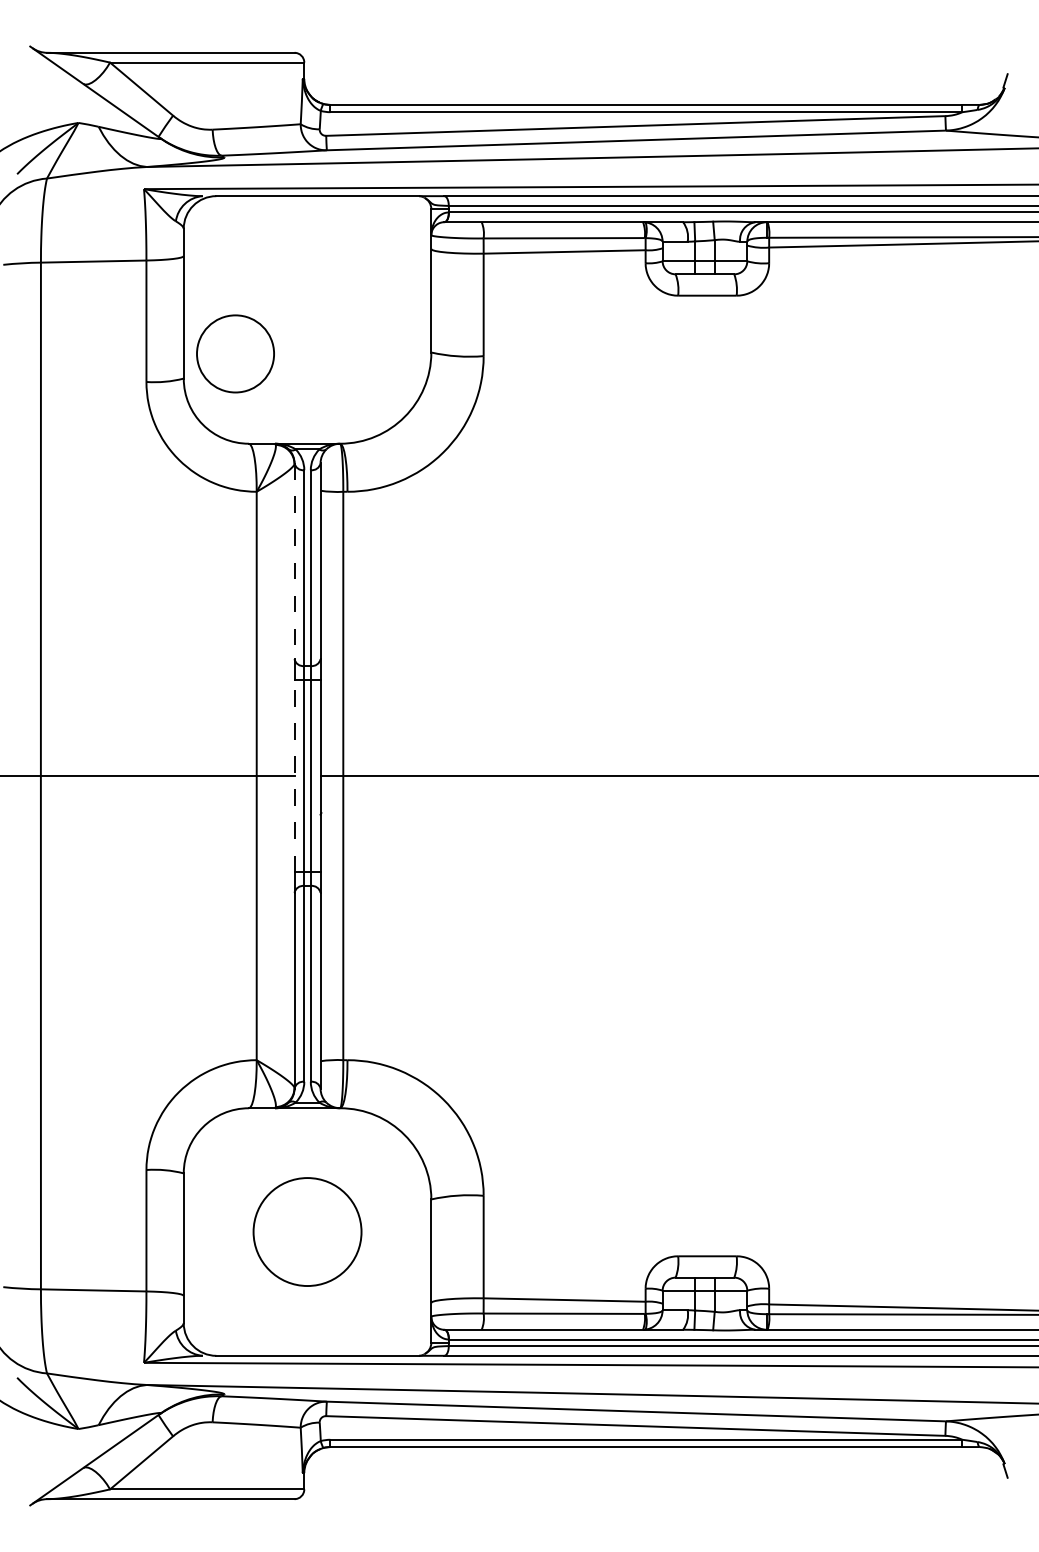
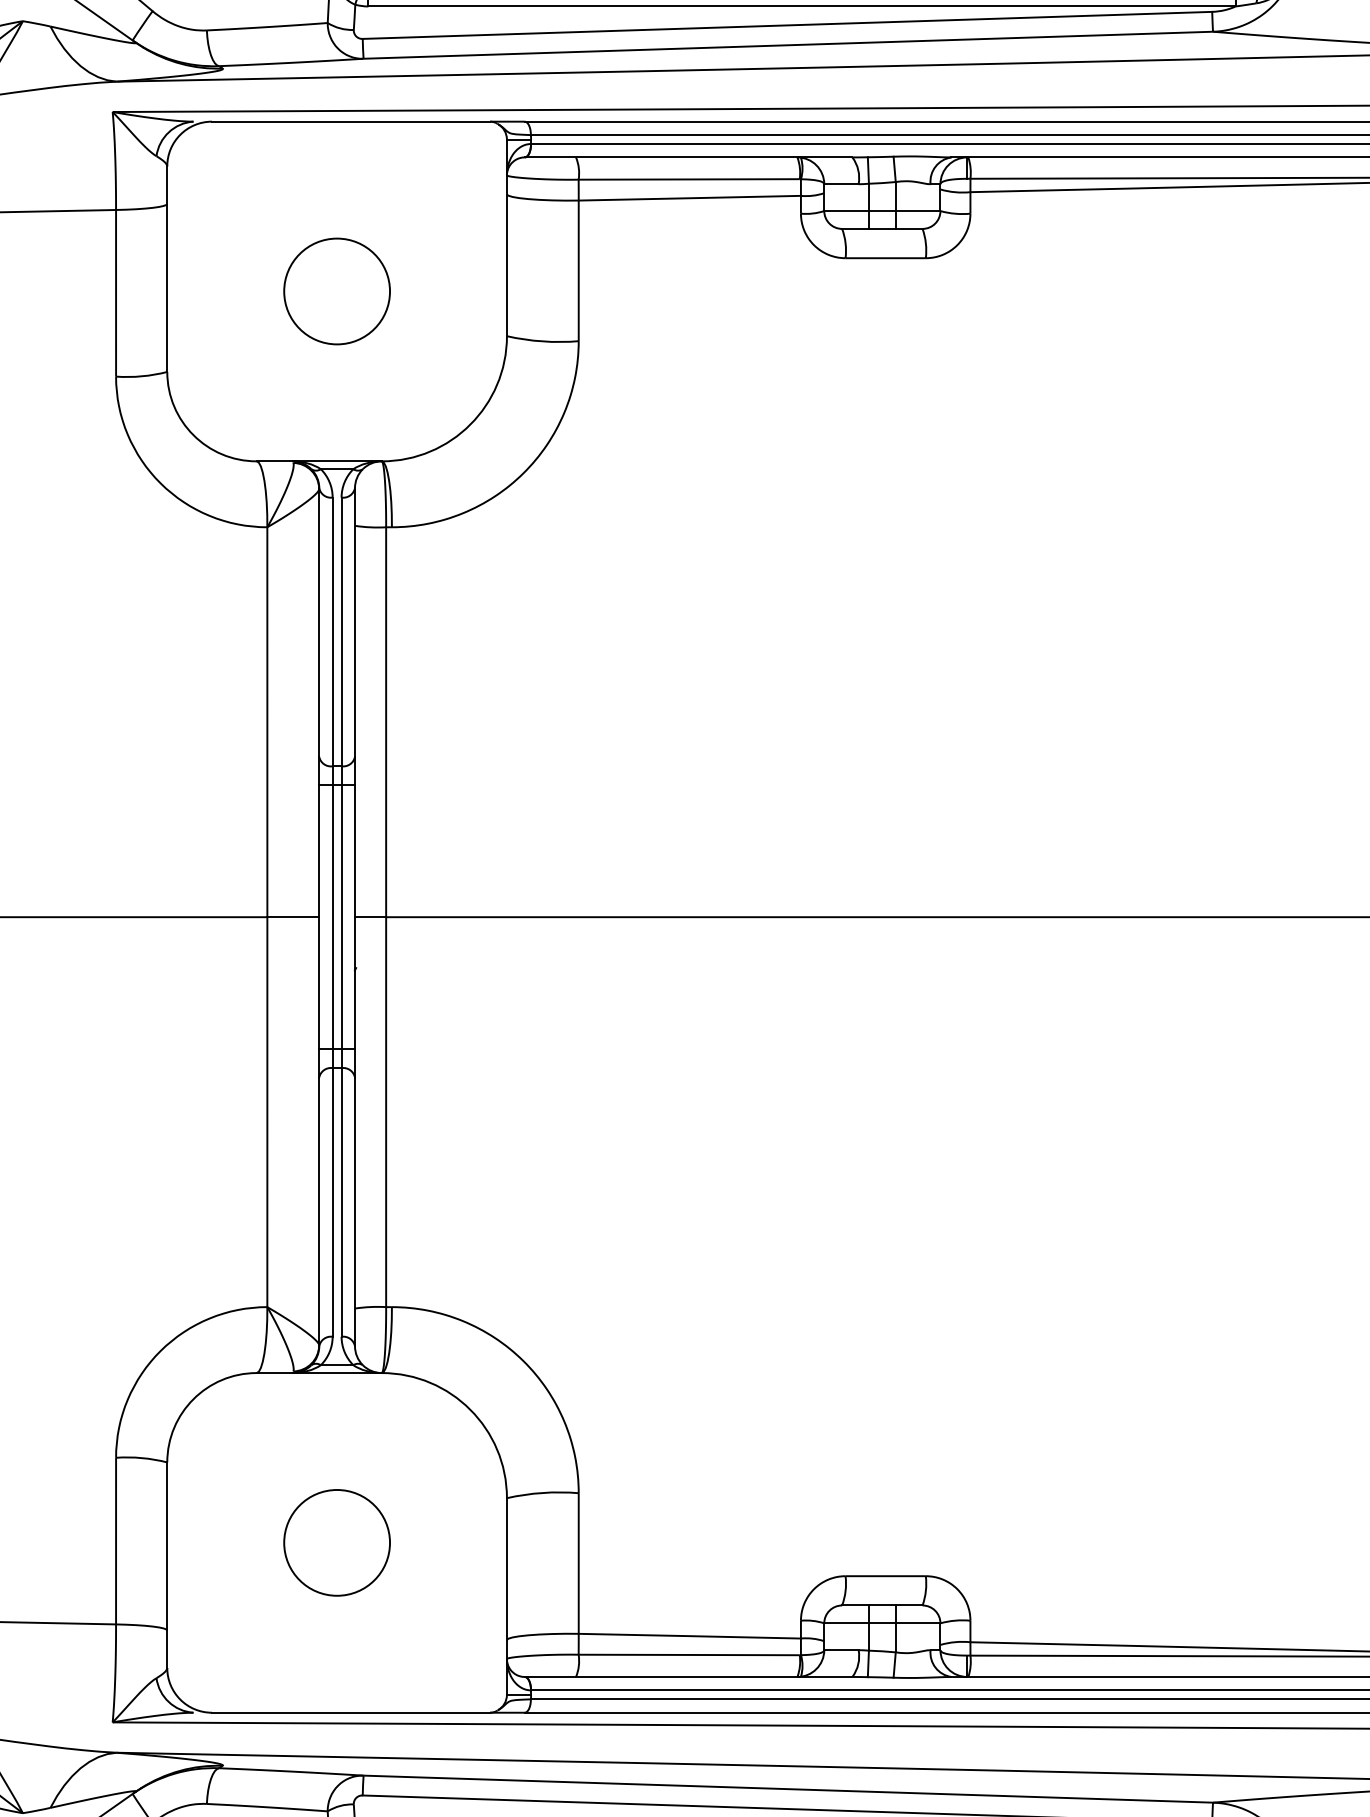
circle: (235, 353) -> (337, 290), moved
line: (294, 561) -> (319, 622), dashed -> solid
line: (294, 775) -> (319, 916), dashed -> solid
circle: (307, 1231) -> (337, 1542), size x0.71

